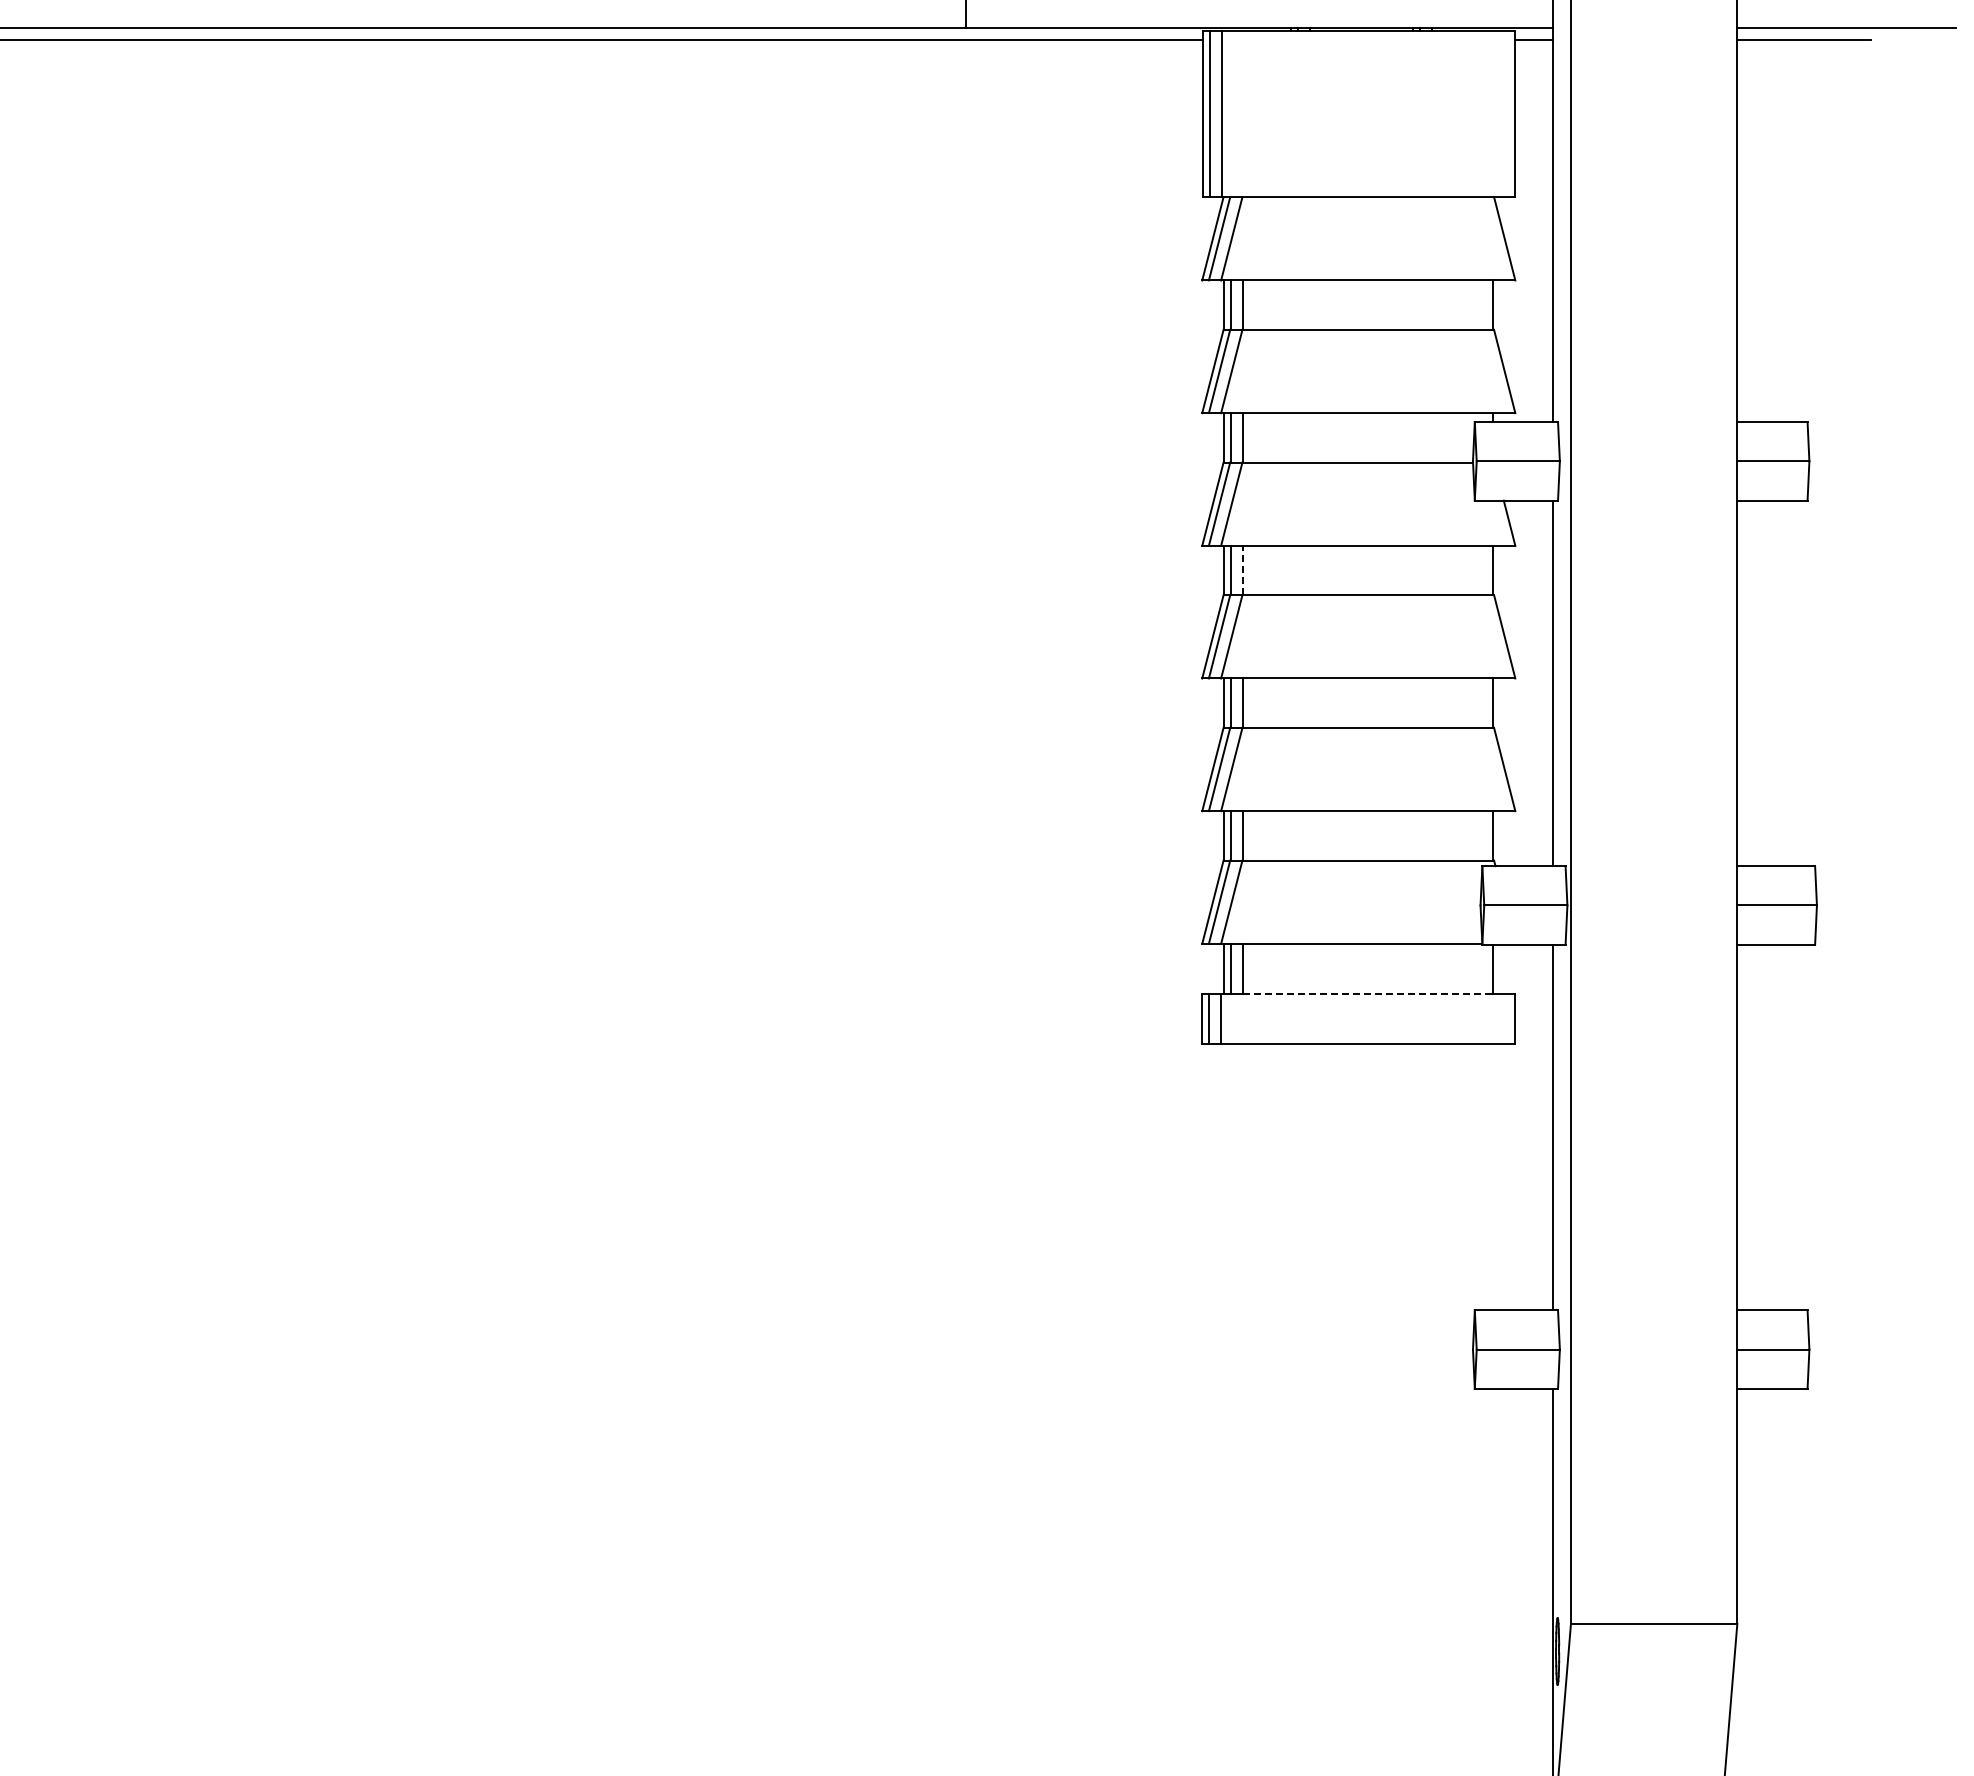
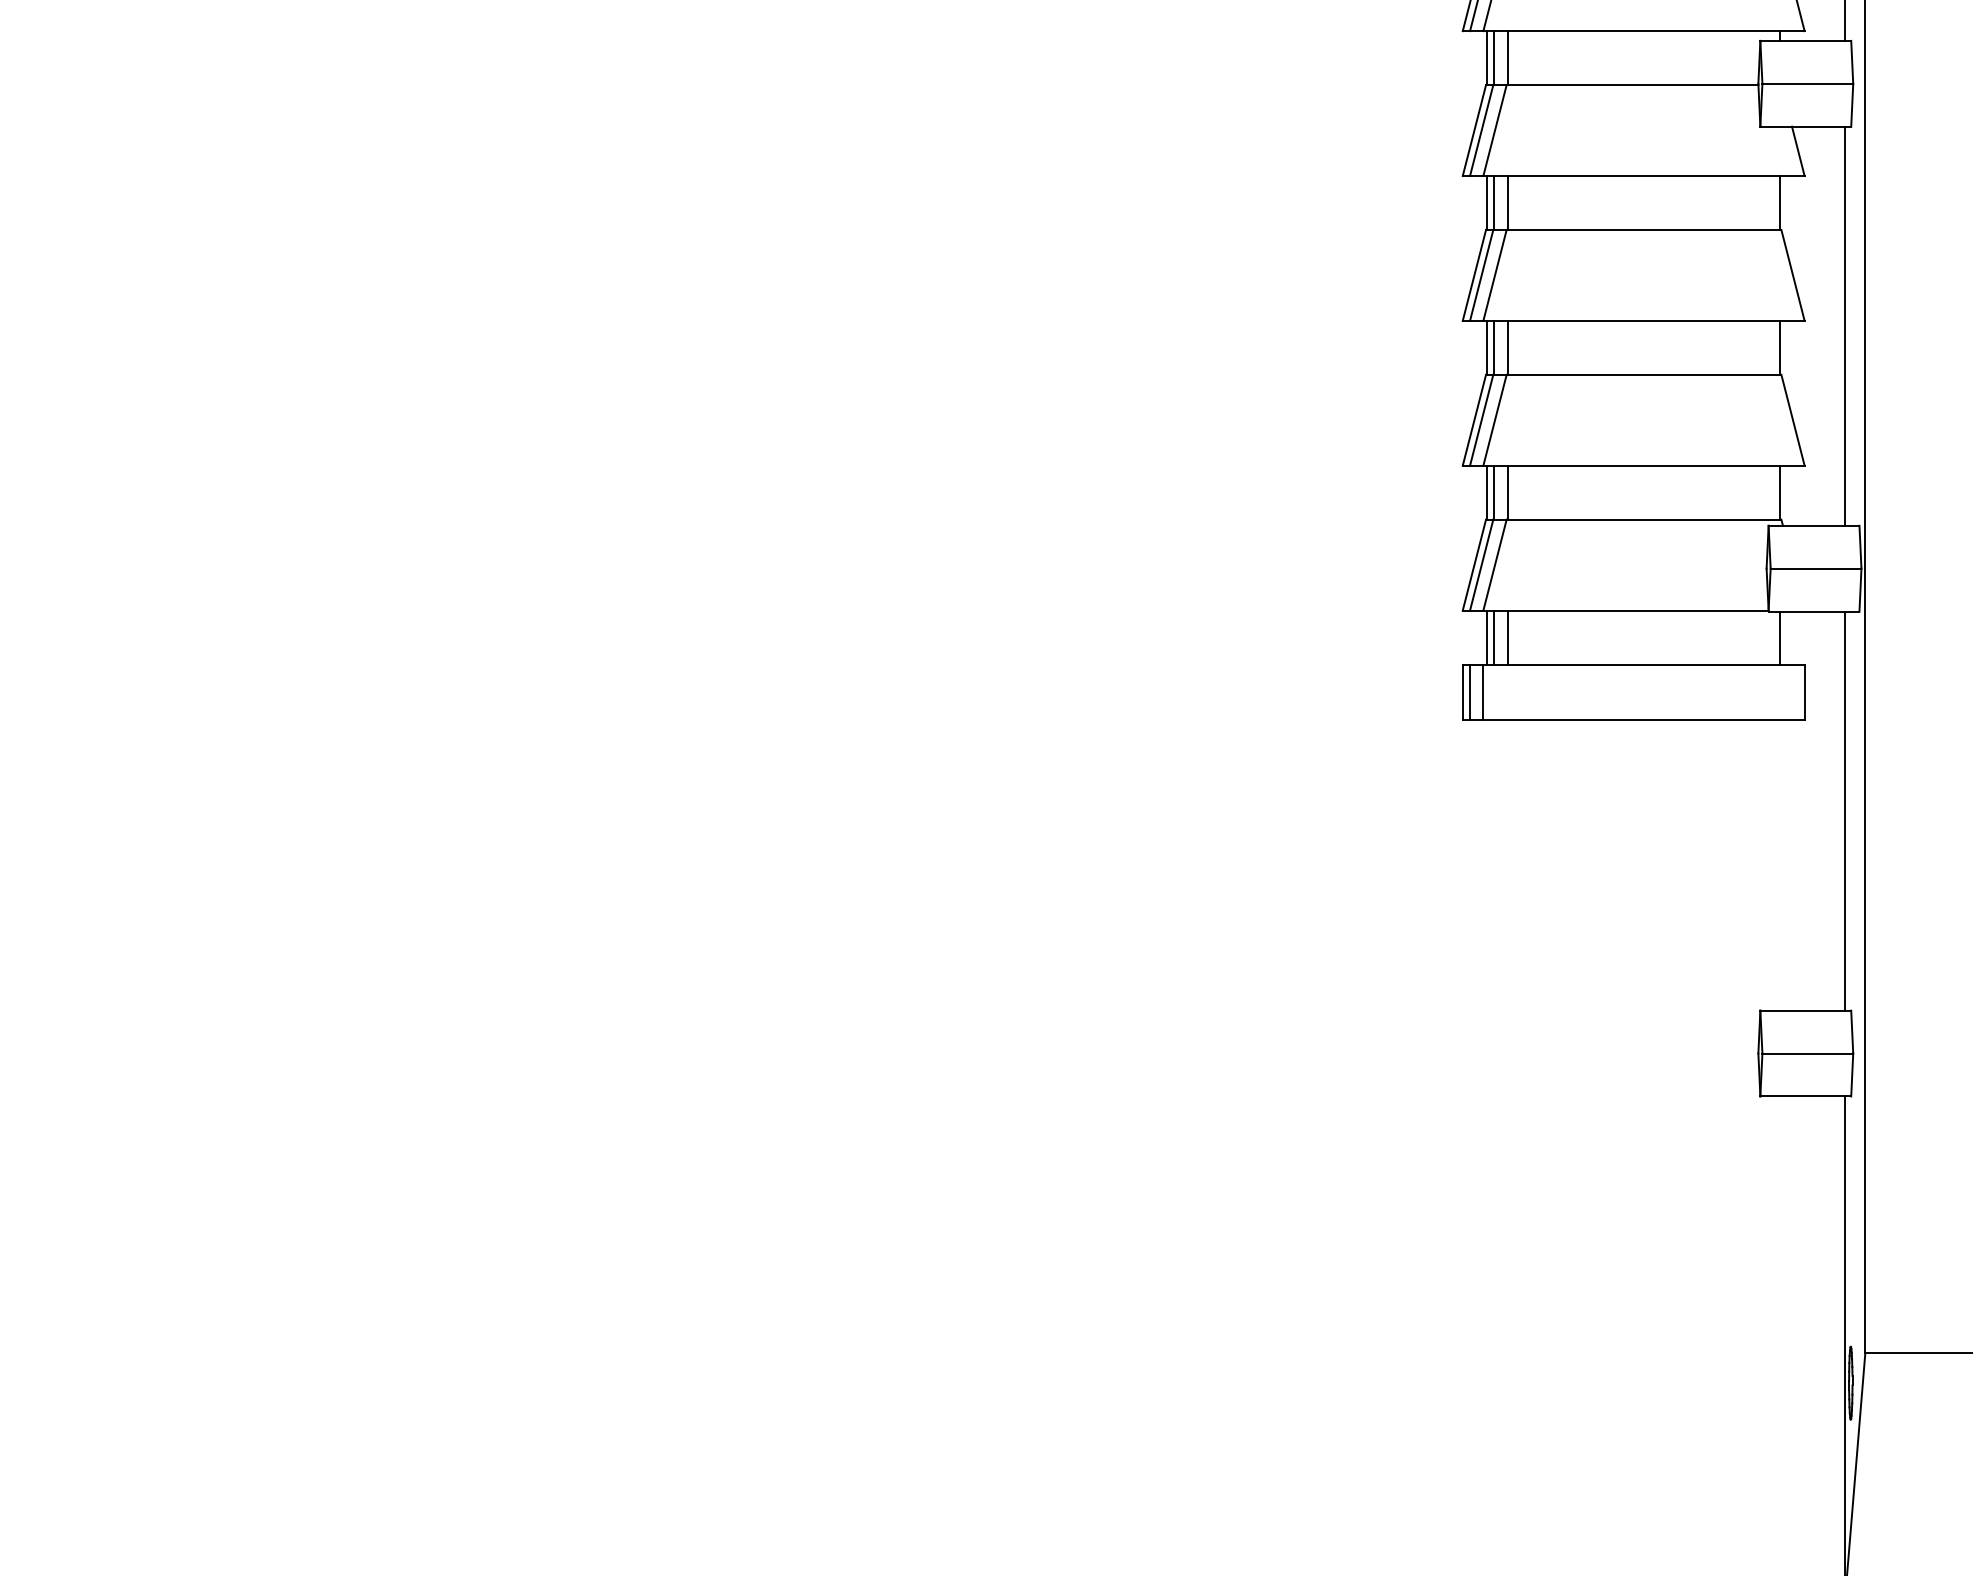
line: (1243, 570) -> (1507, 202), dashed -> solid
line: (1368, 993) -> (1644, 664), dashed -> solid

